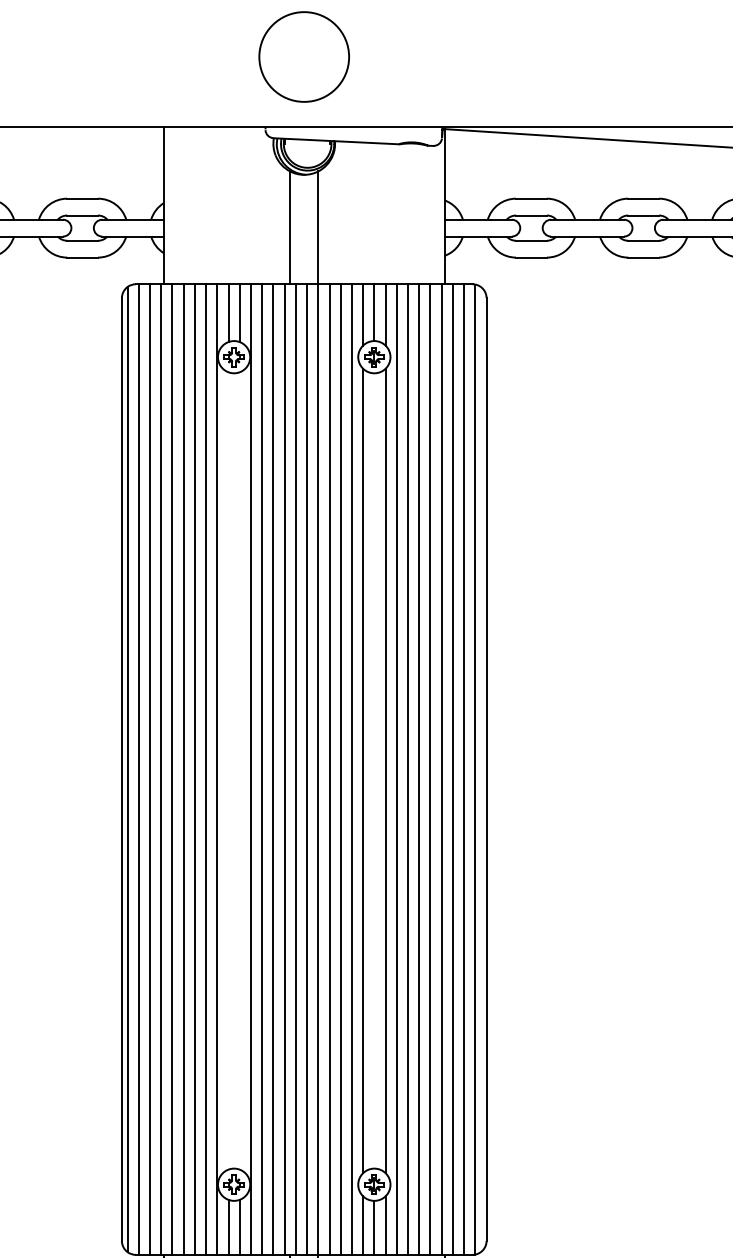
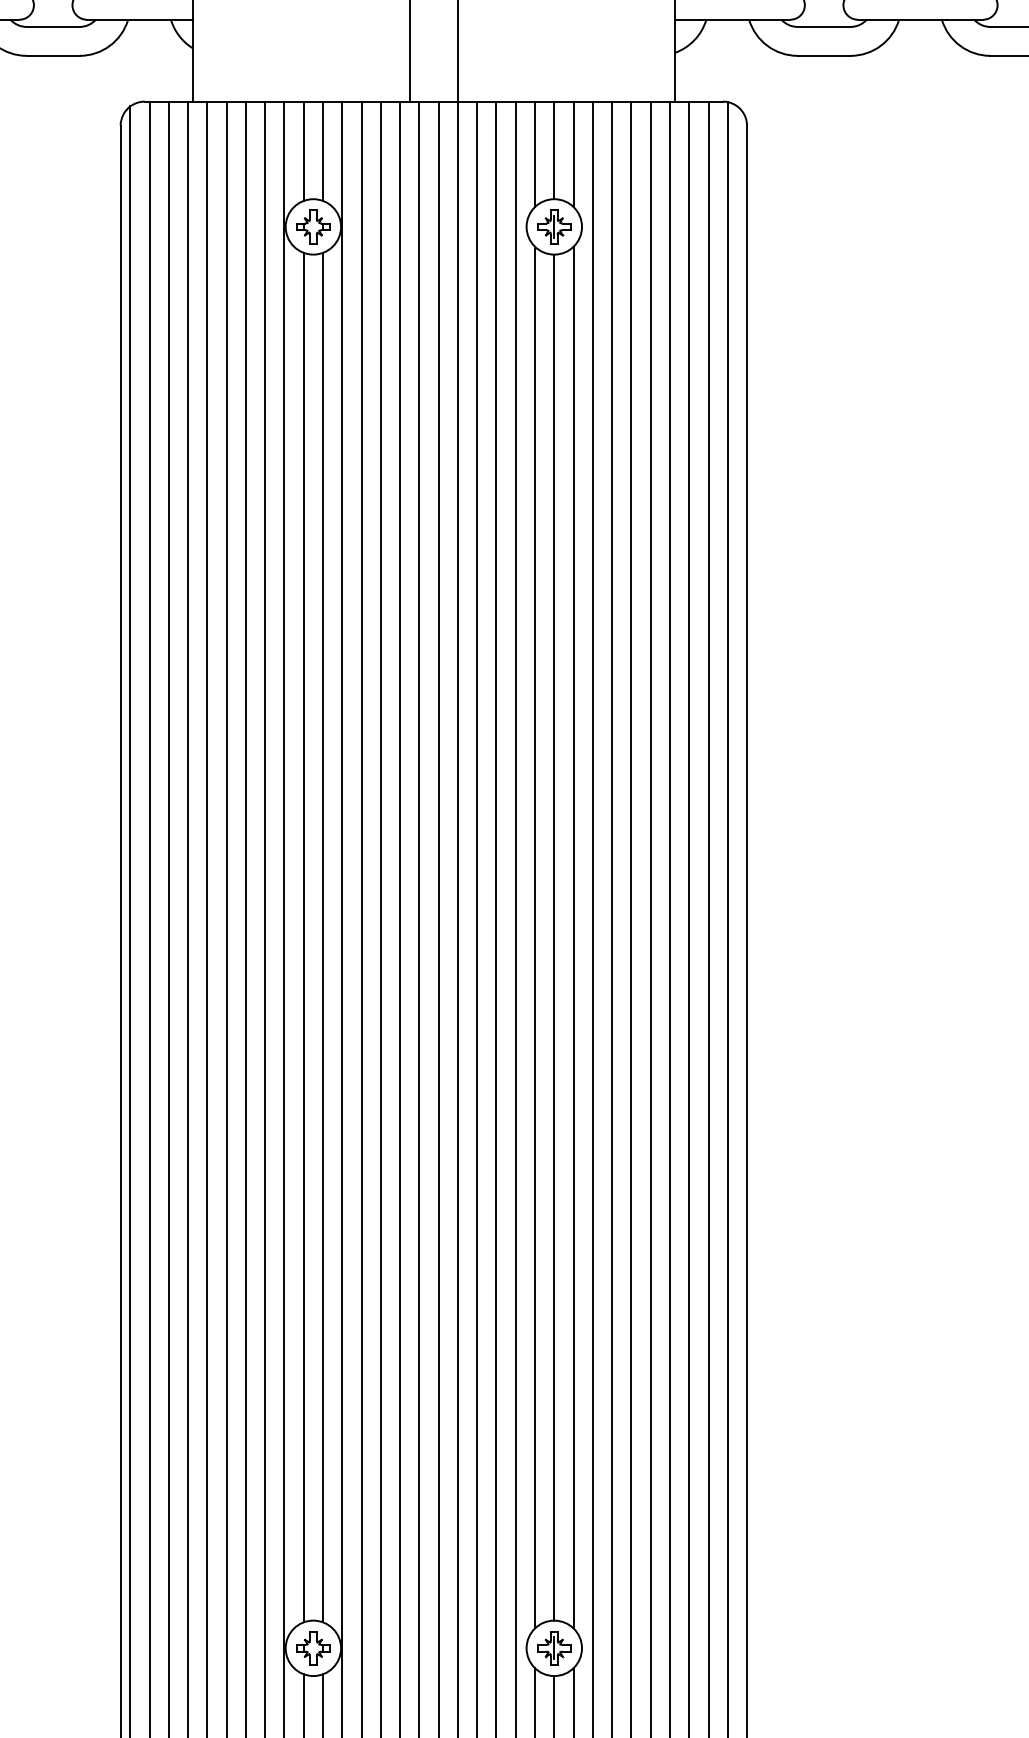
line: (228, 770) -> (303, 936), added
line: (239, 770) -> (322, 936), added
line: (374, 770) -> (554, 936), added

